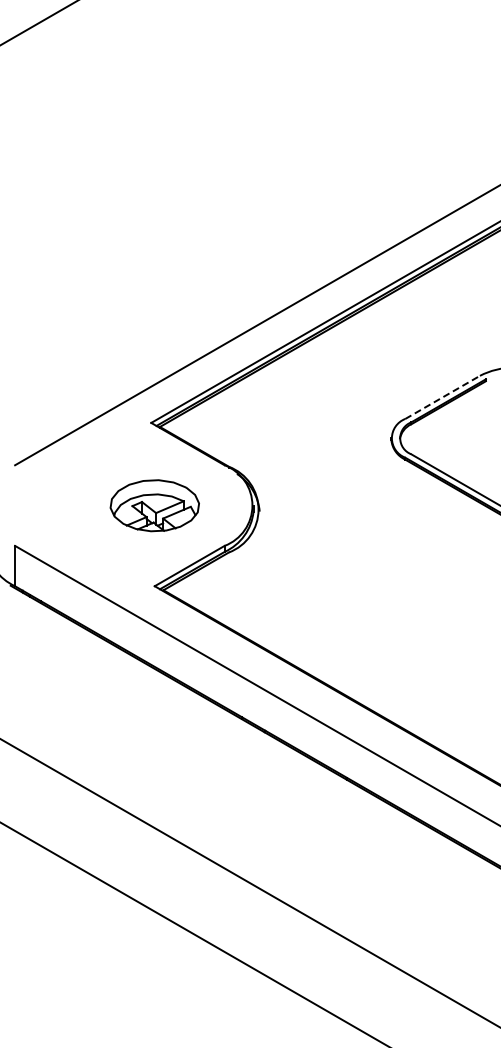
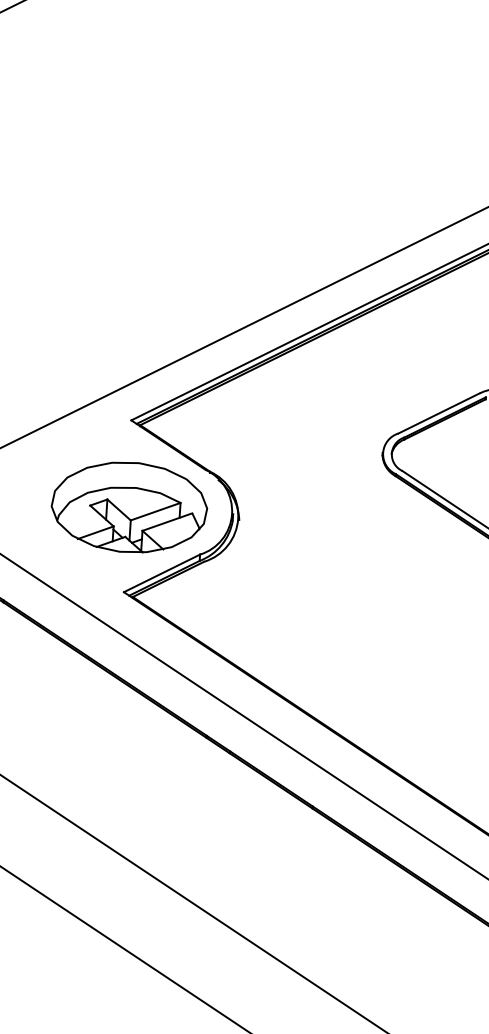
line: (443, 397) -> (440, 413), dashed -> solid
part: (154, 505) -> (129, 507), size x1.67

